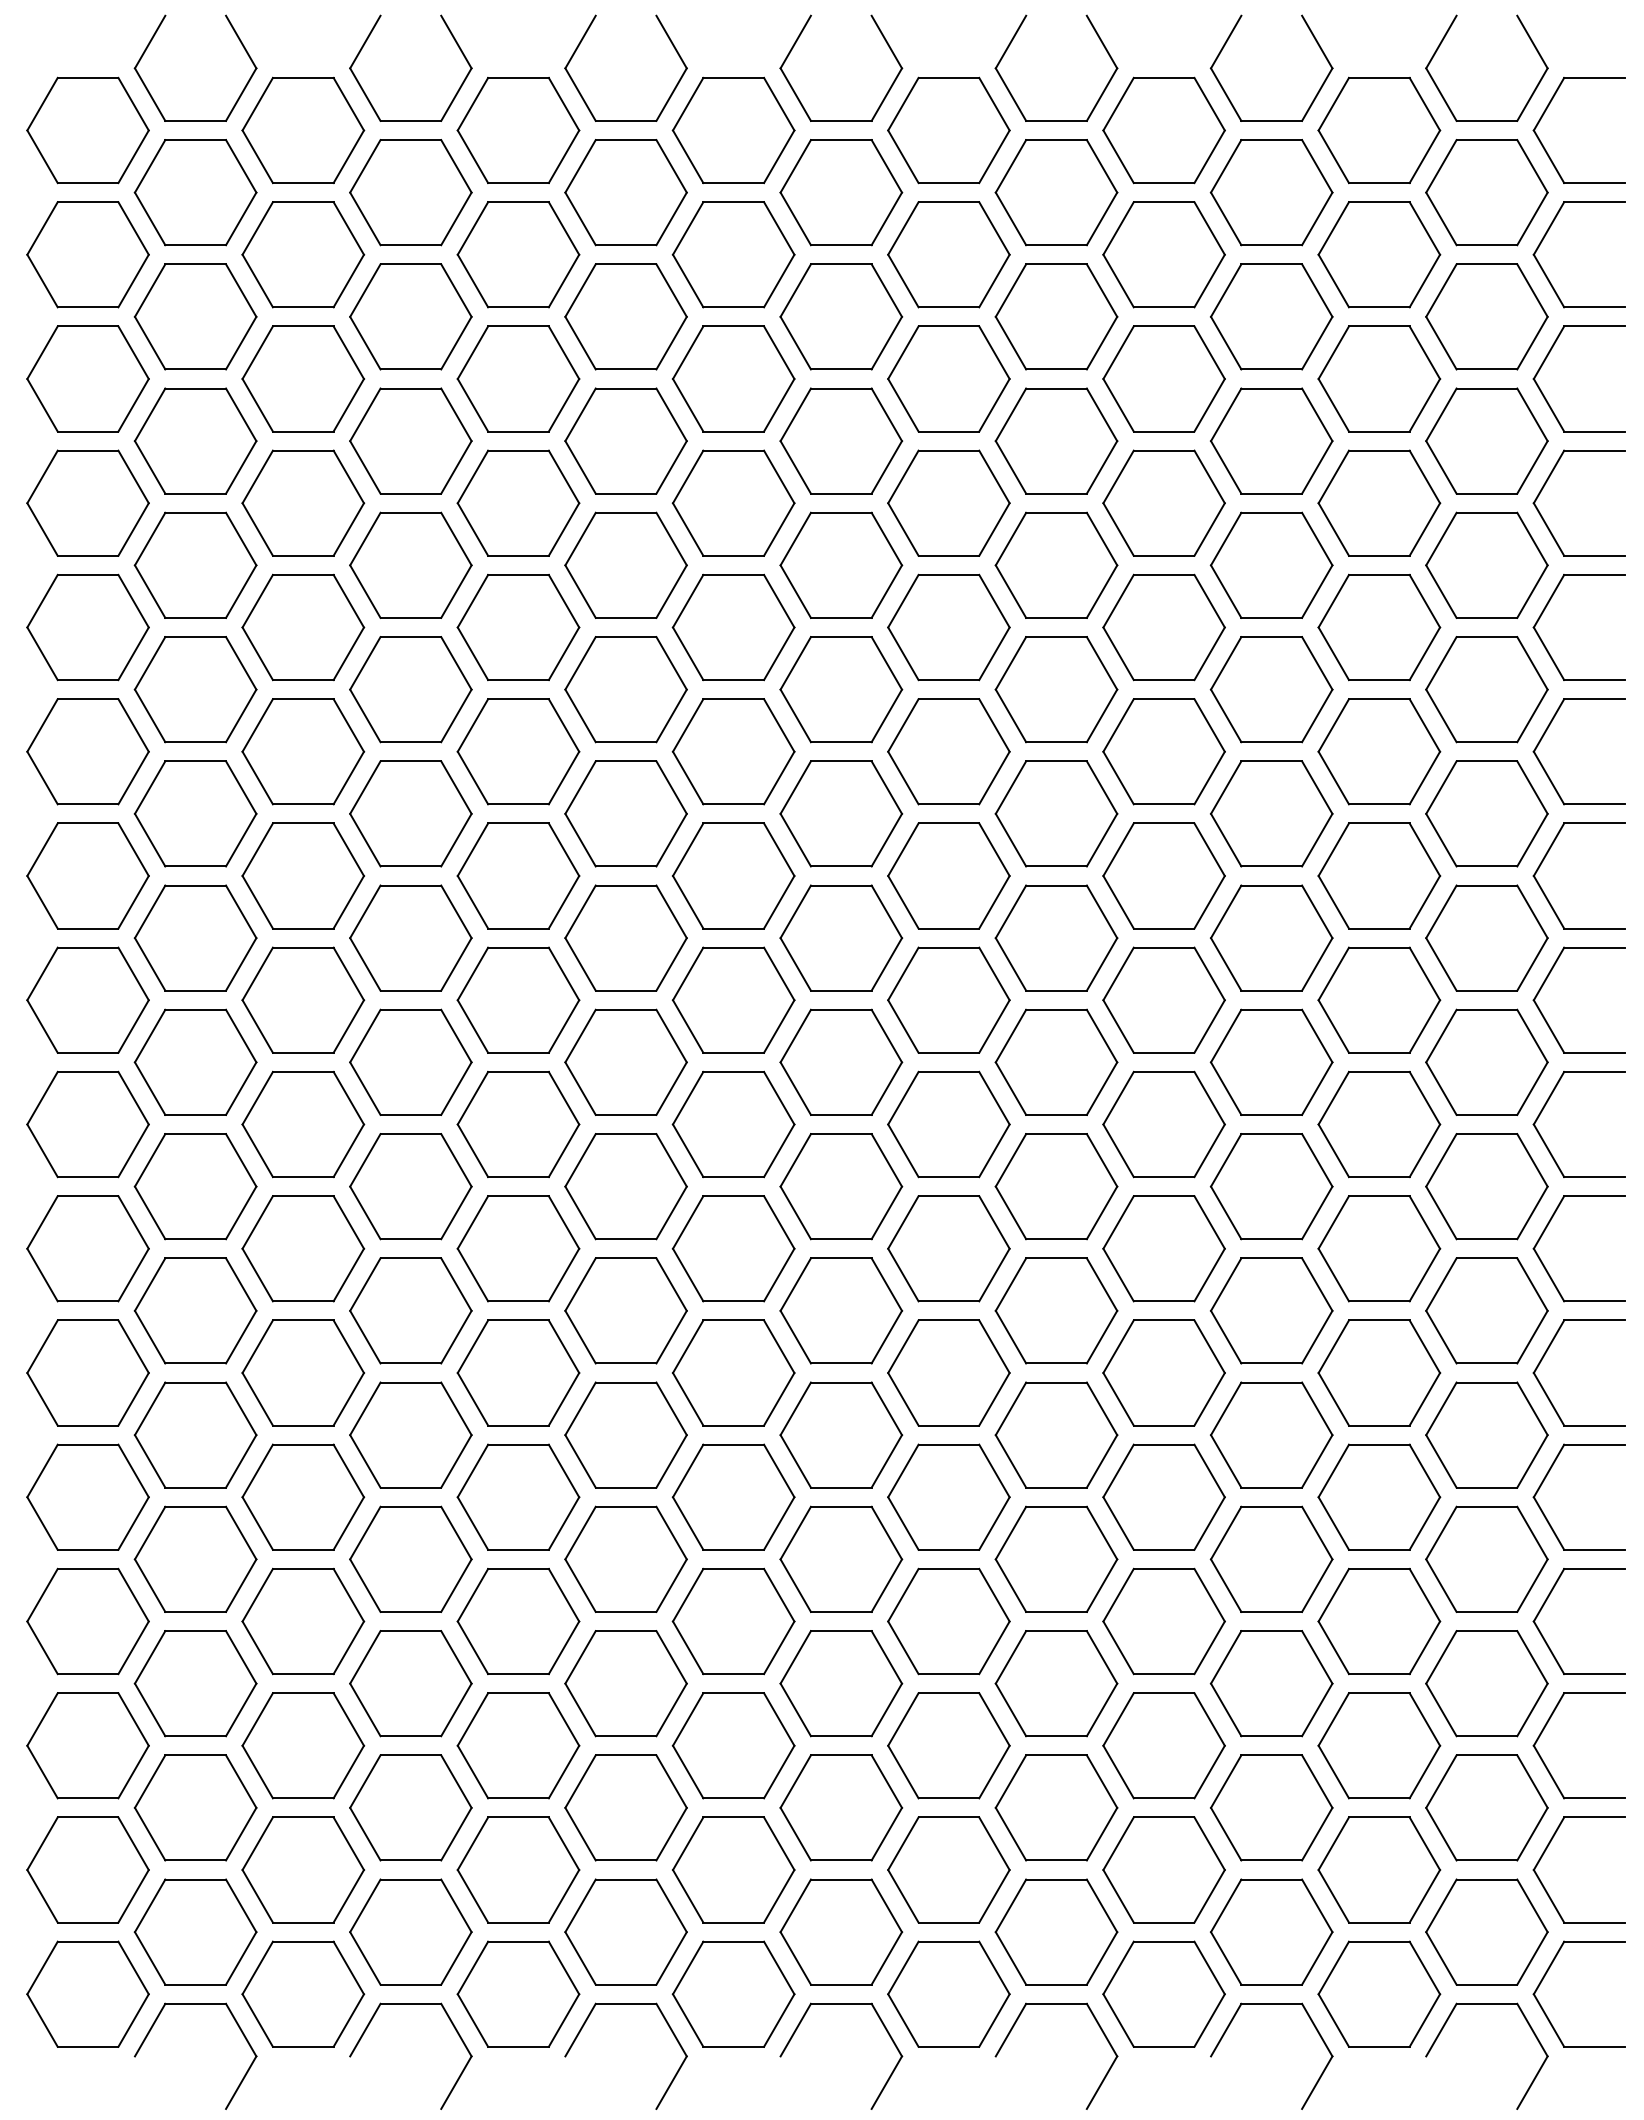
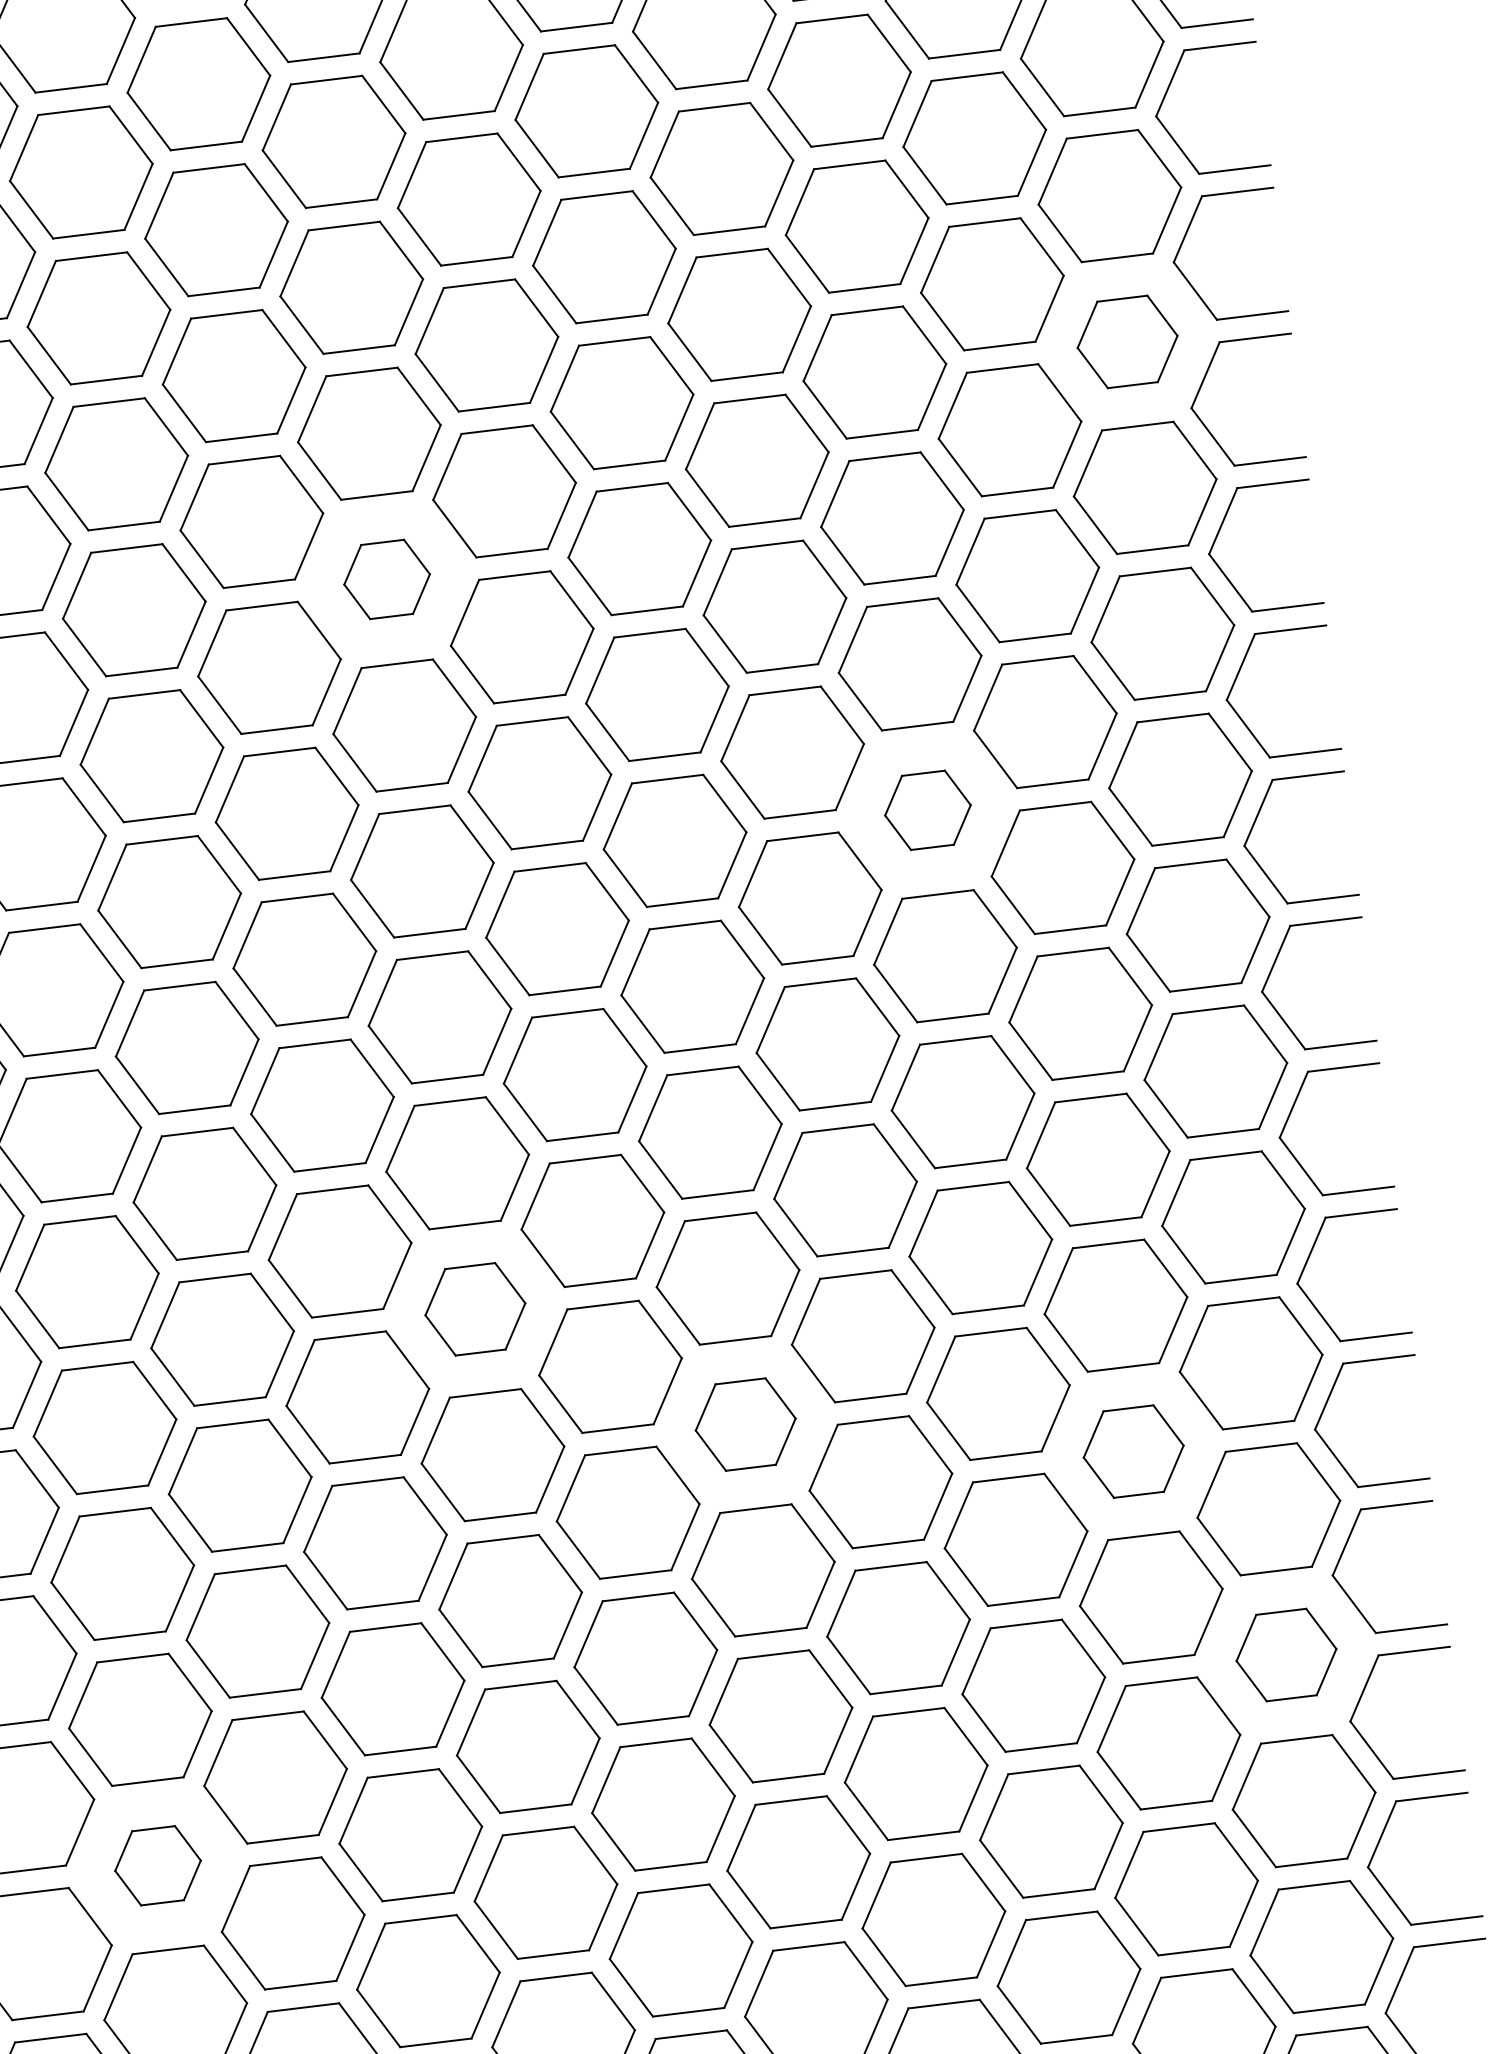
part: (1486, 440) -> (1126, 341), size x0.7
part: (841, 564) -> (387, 578), size x0.6
part: (1271, 813) -> (927, 809), size x0.6
part: (841, 1186) -> (475, 1309), size x0.7
part: (1056, 1310) -> (745, 1424), size x0.7
part: (1379, 1372) -> (1133, 1451), size x0.7
part: (1486, 1558) -> (1285, 1654), size x0.7
part: (518, 1621) -> (158, 1865), size x0.6

